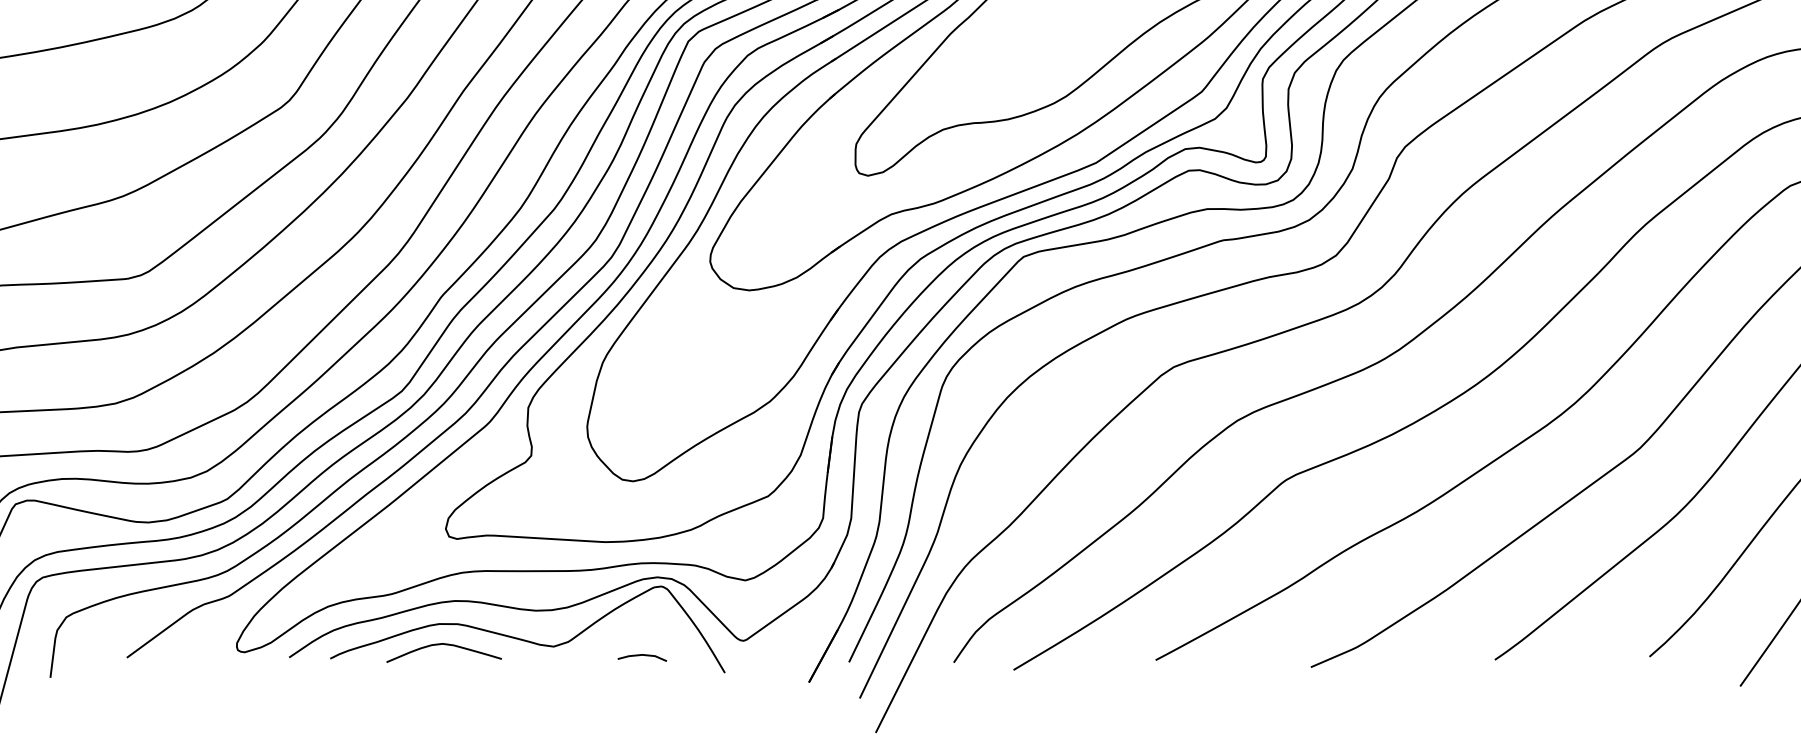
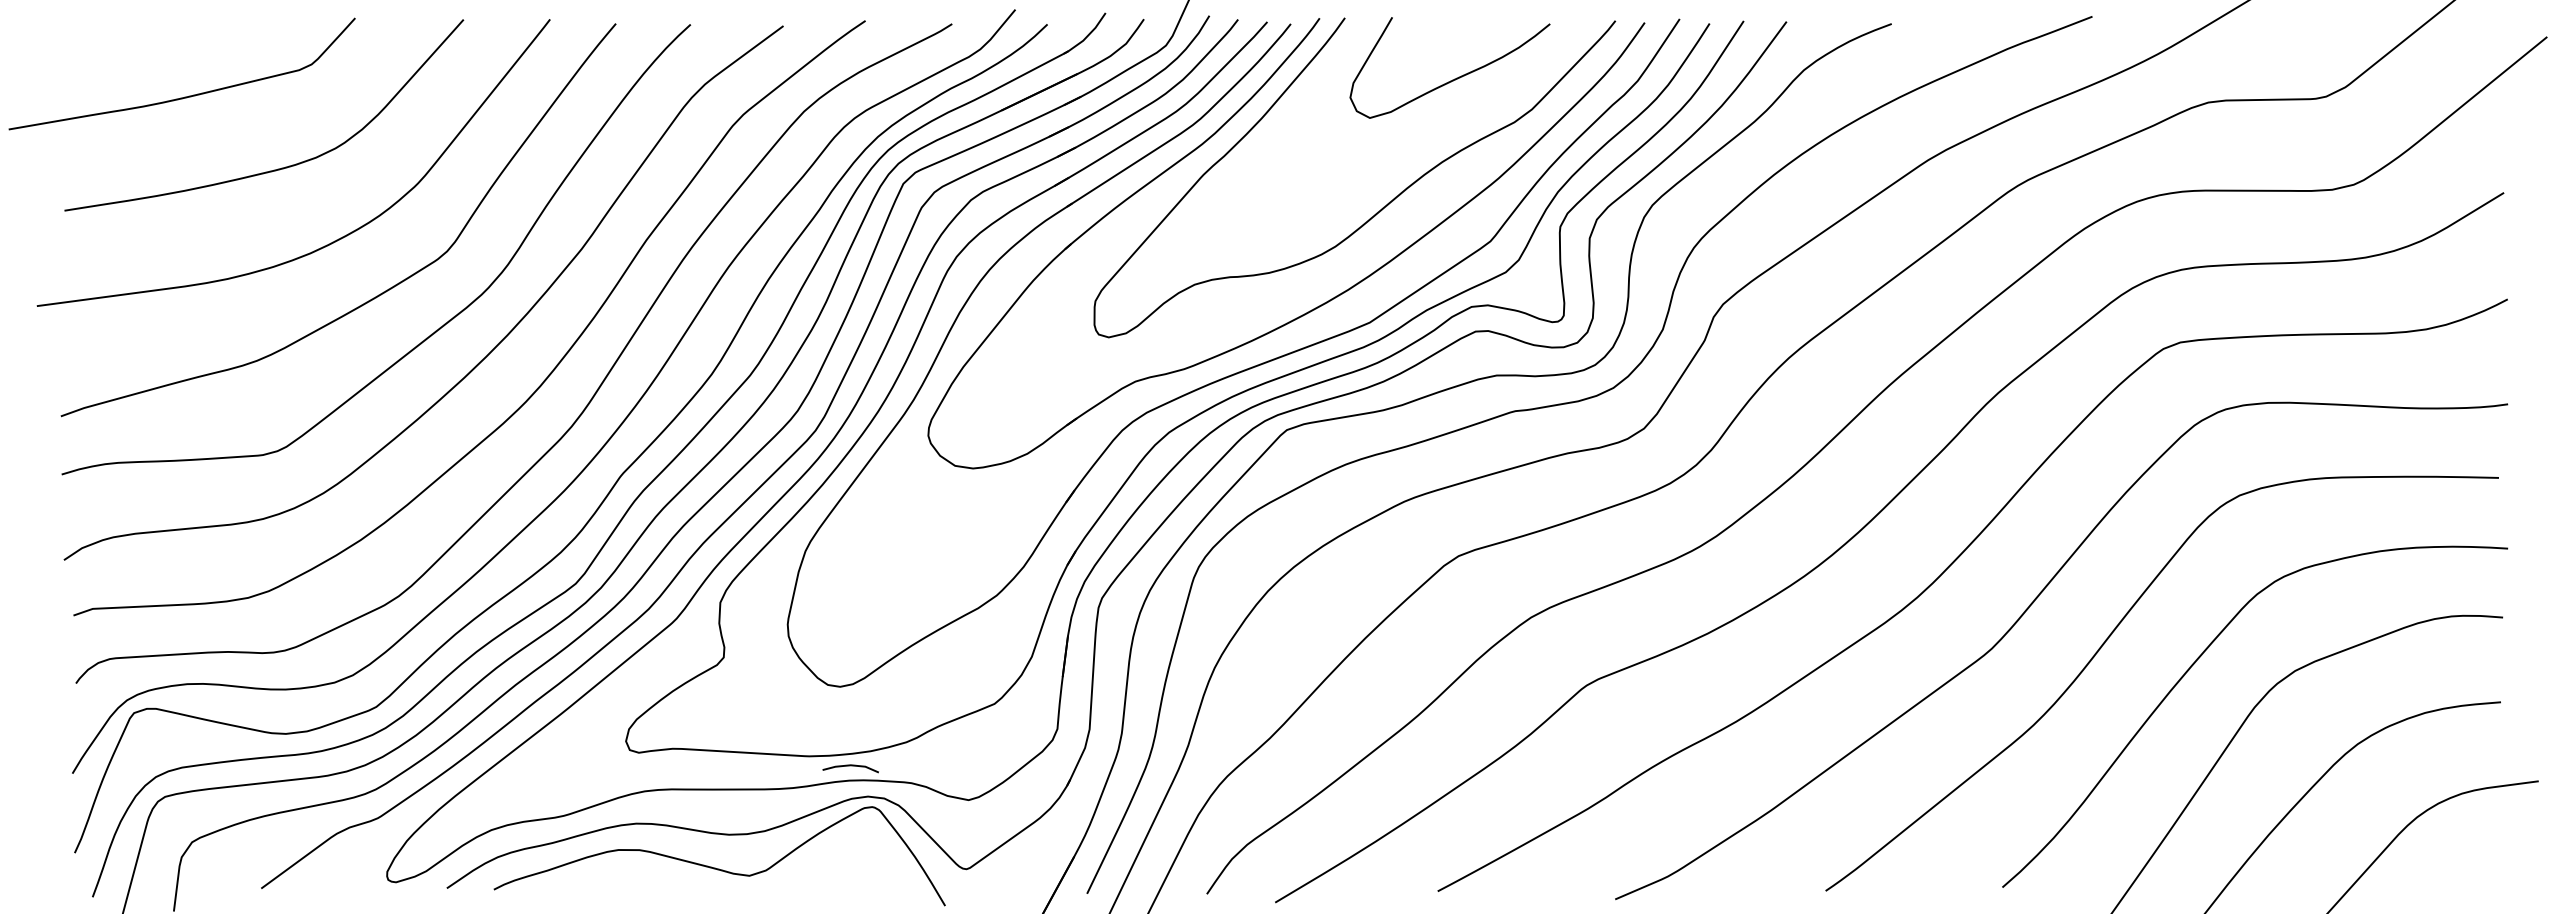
curve: (446, 645) -> (626, 874), removed
line: (642, 655) -> (850, 766), moved

